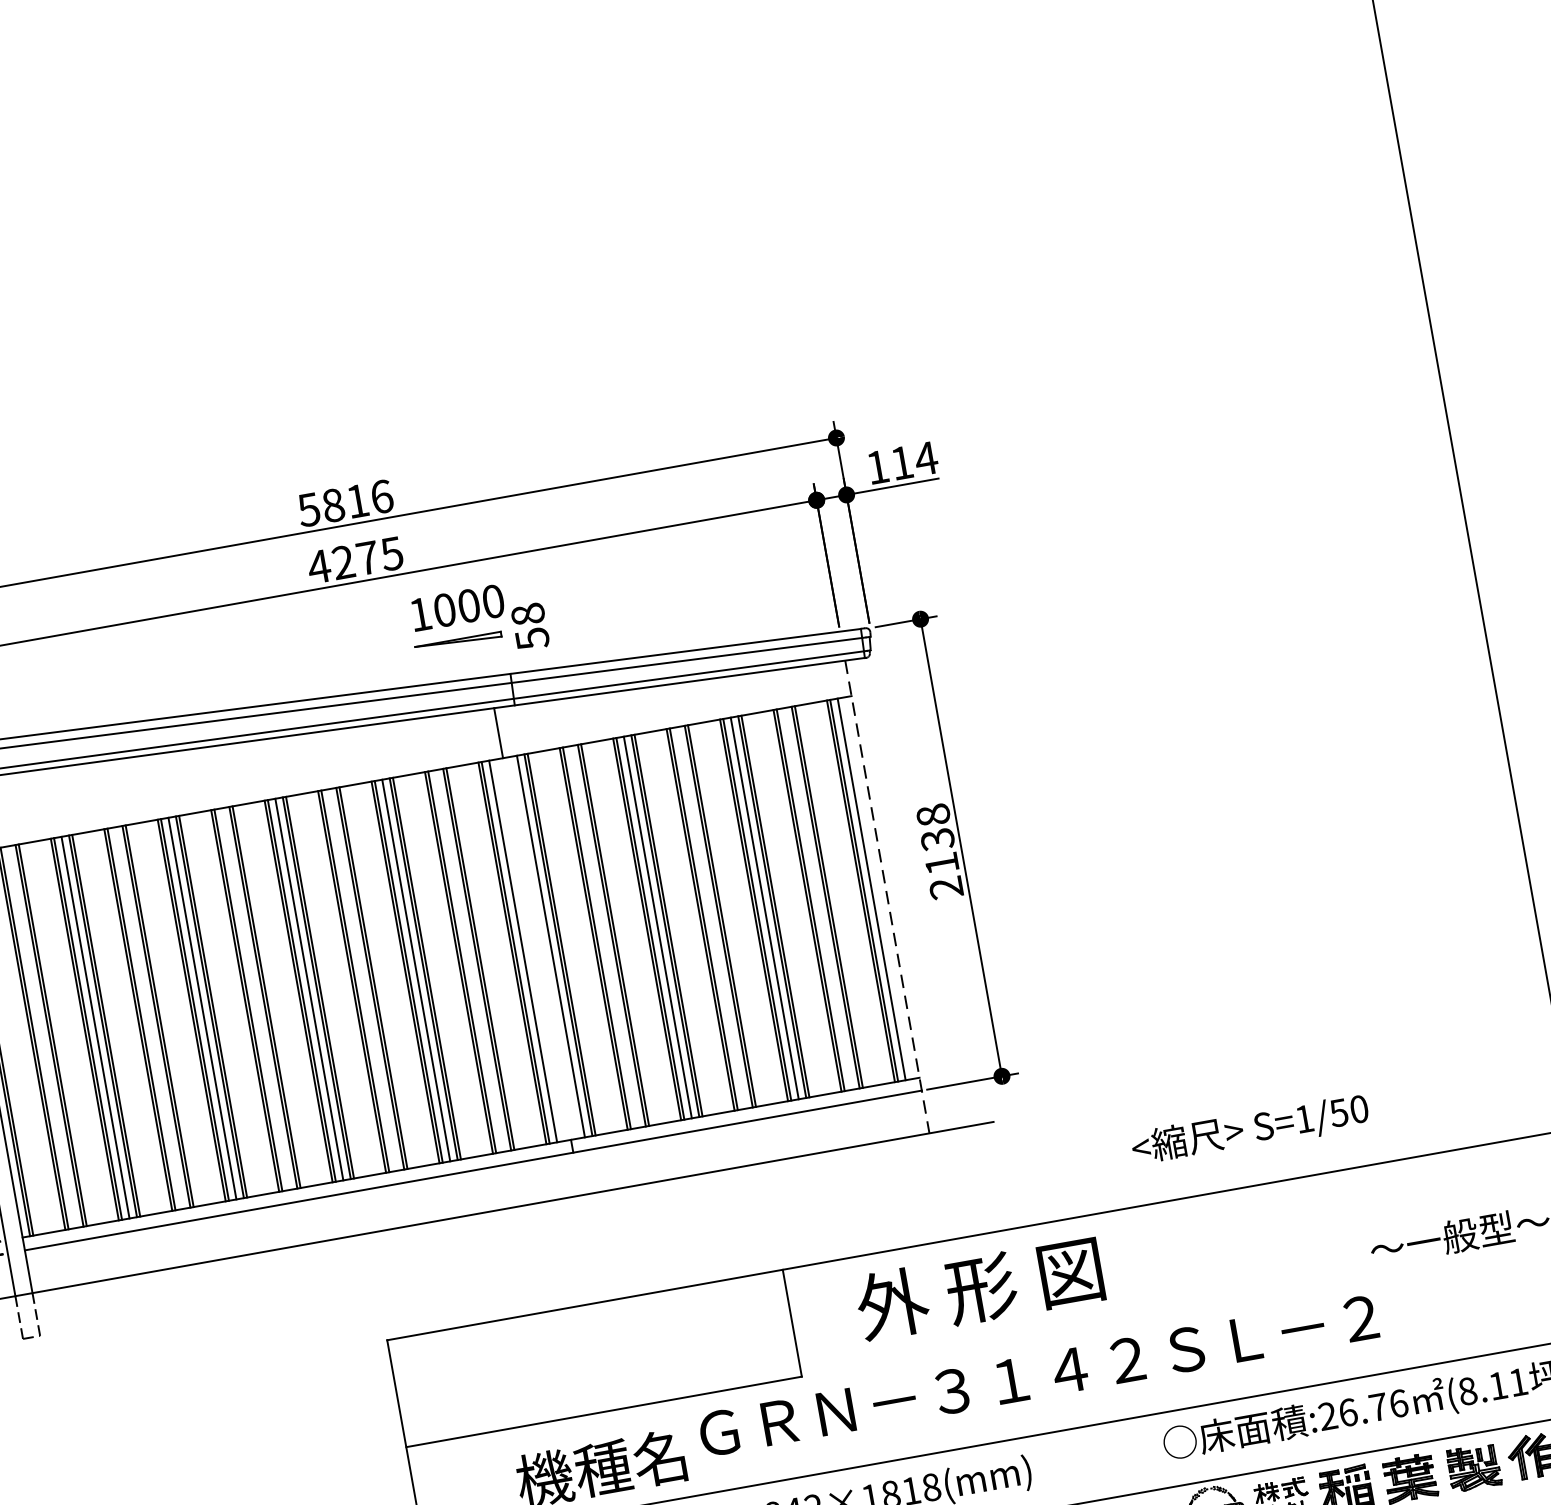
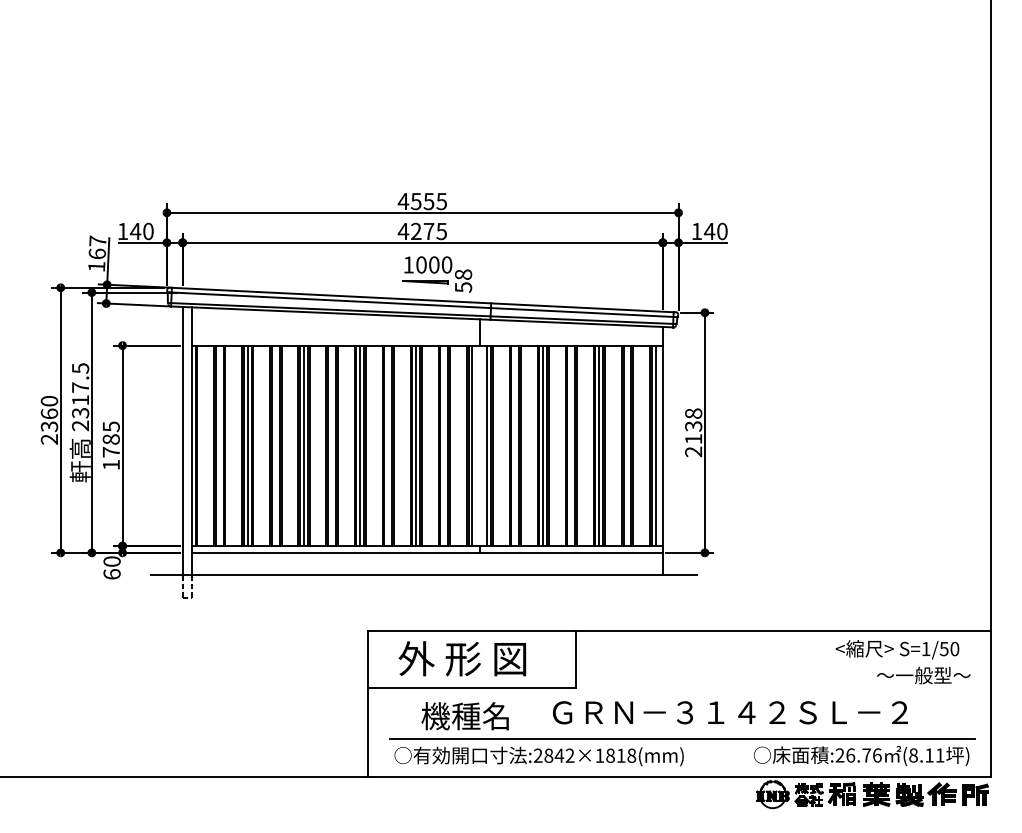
text: (913, 461) -> (715, 231), 114 -> 140
text: (345, 503) -> (422, 201), 5816 -> 4555
part: (478, 622) -> (437, 274), moved
line: (886, 897) -> (662, 451), dashed -> solid
text: (1250, 1129) -> (897, 649), moved
text: (979, 1287) -> (462, 658), moved
text: (1038, 1375) -> (730, 712), moved

